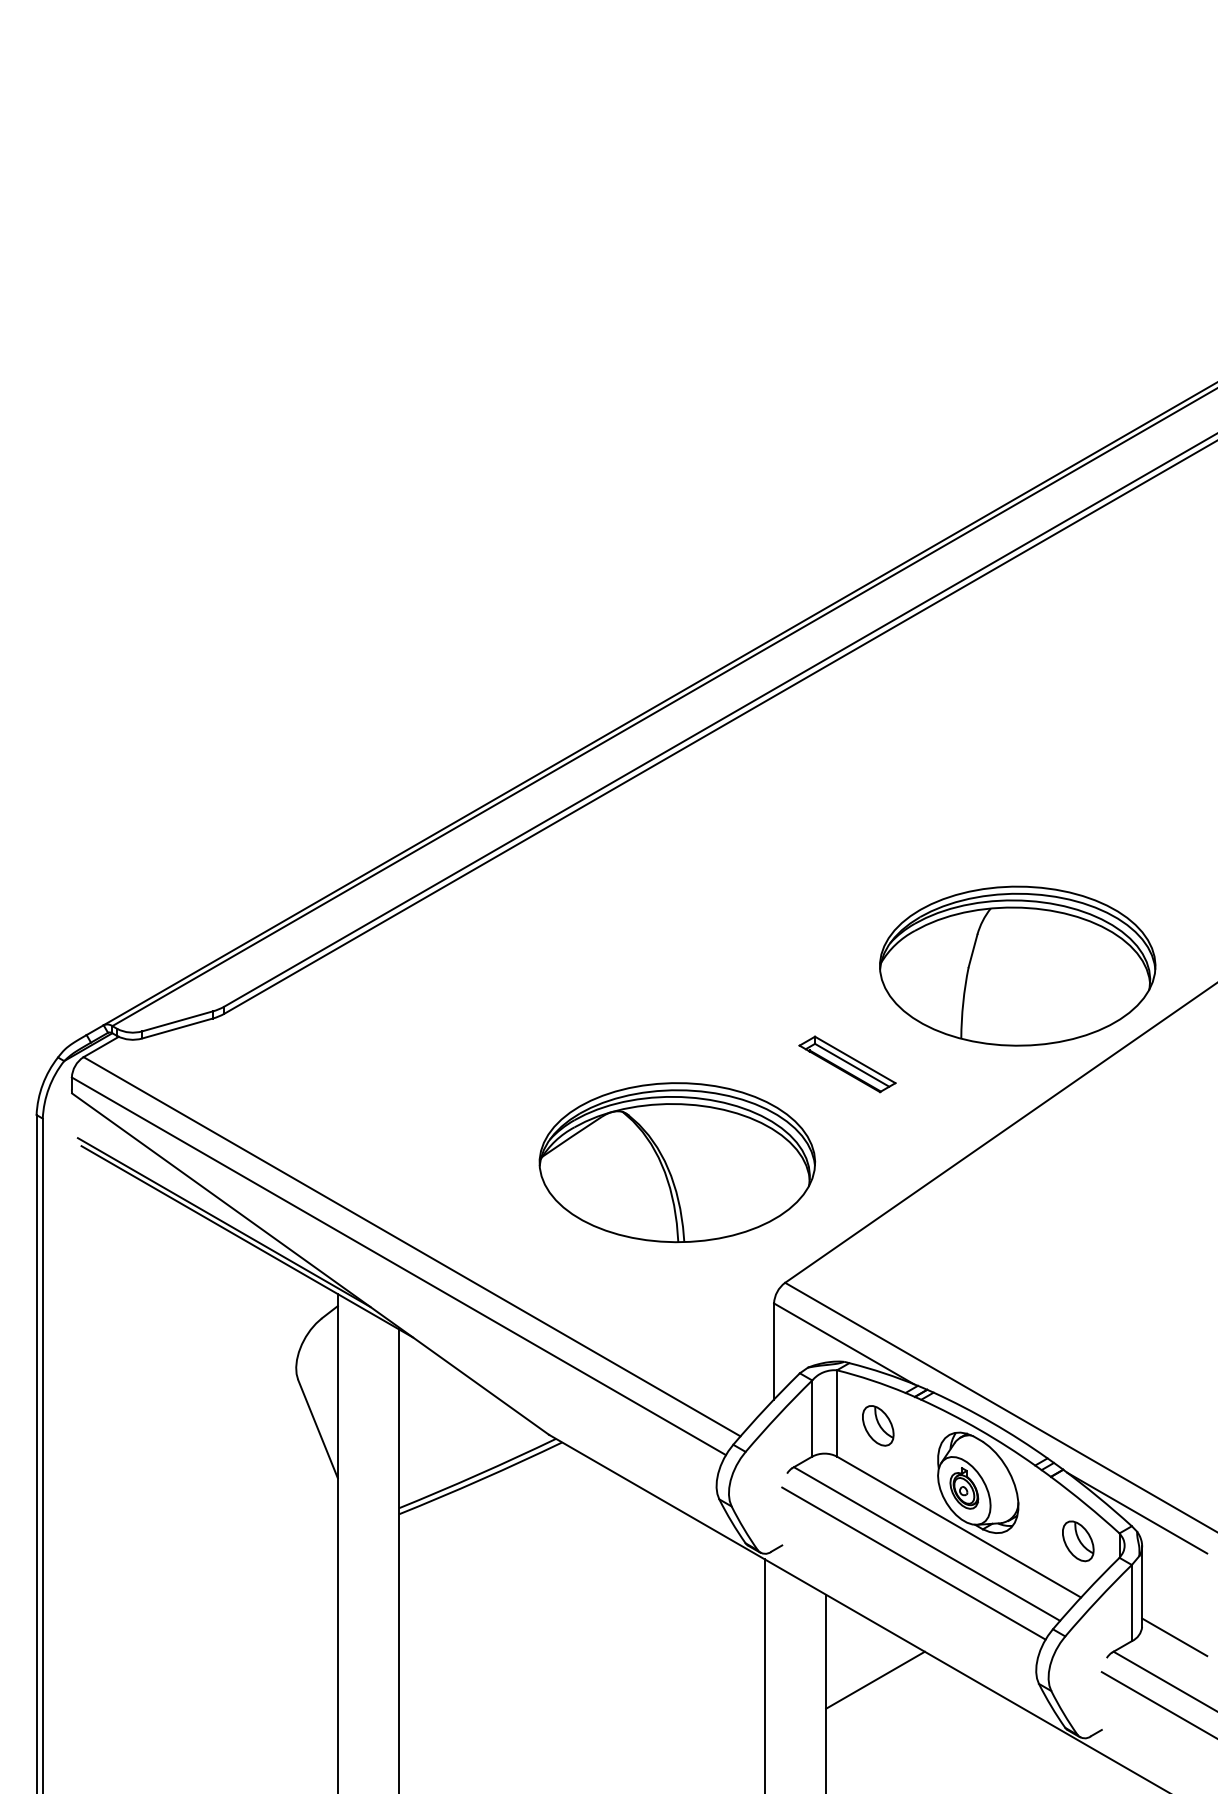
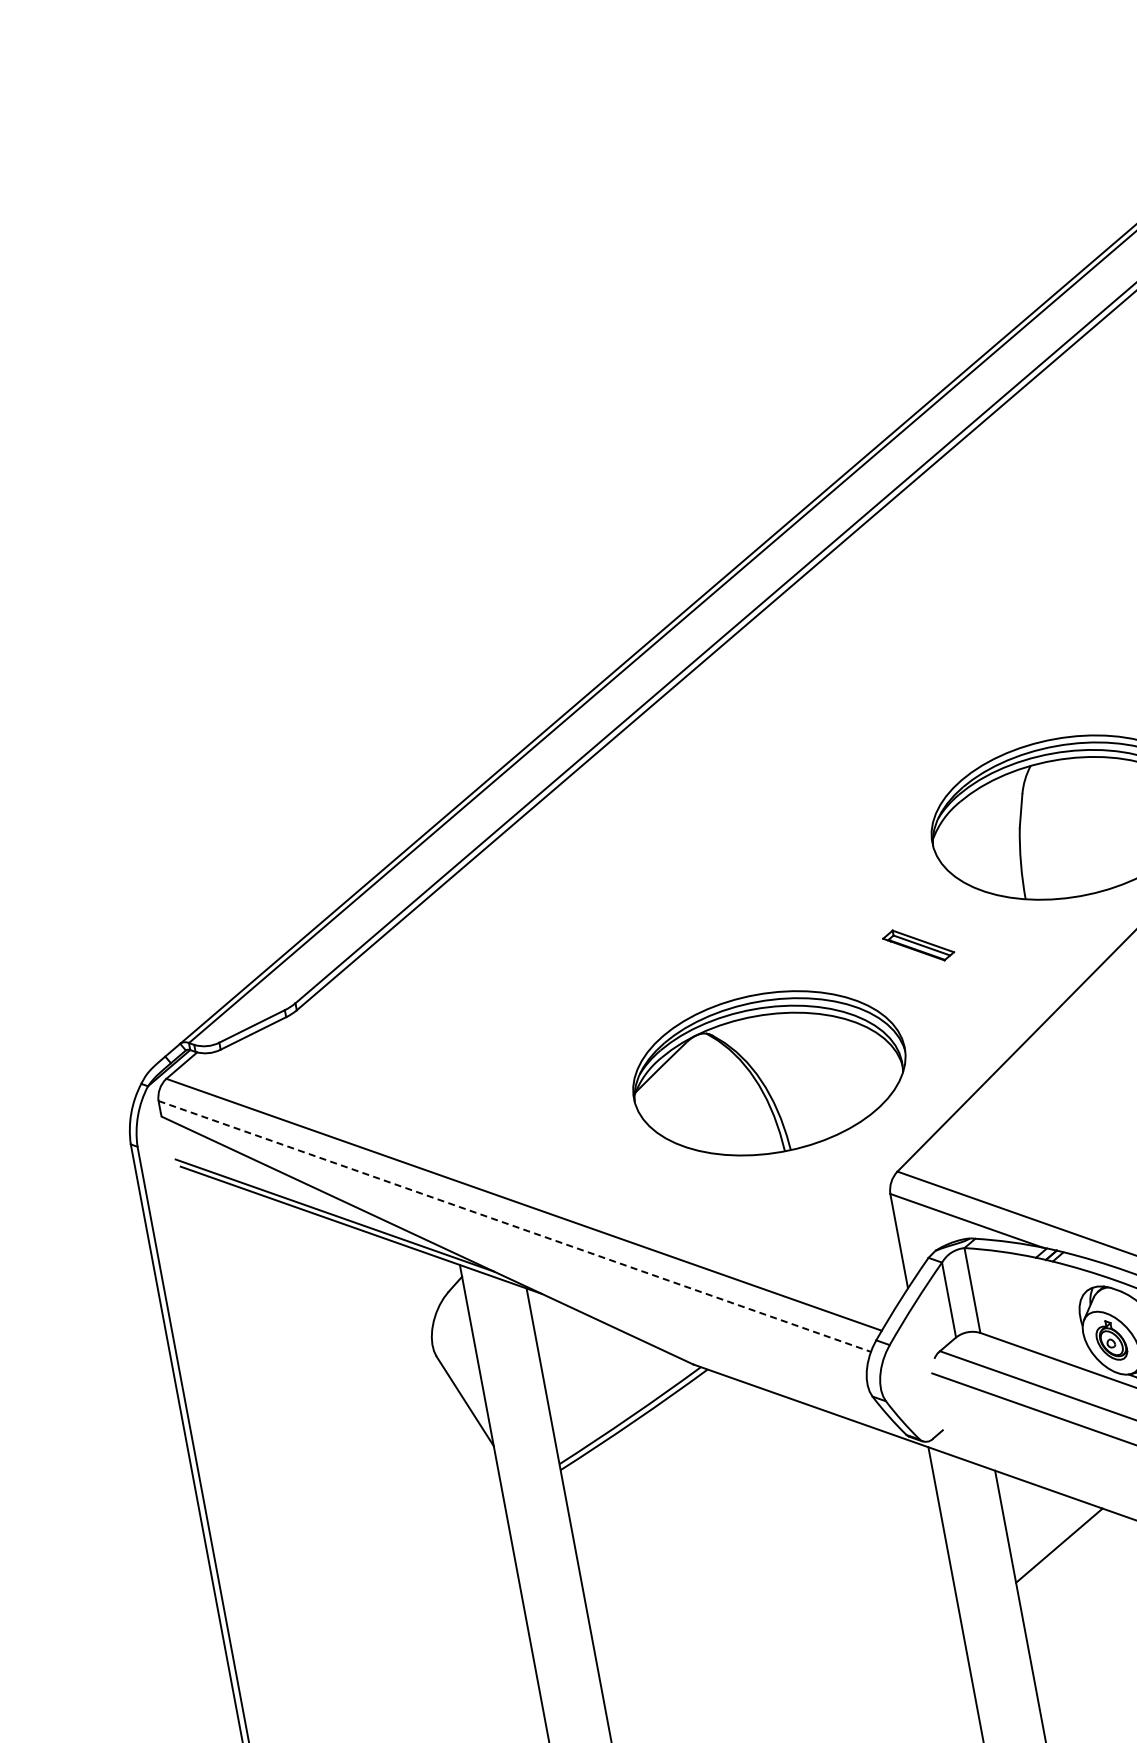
part: (847, 1064) -> (918, 945), size x0.7
line: (398, 1266) -> (514, 1226), solid -> dashed
part: (878, 1425) -> (1015, 1294), removed

